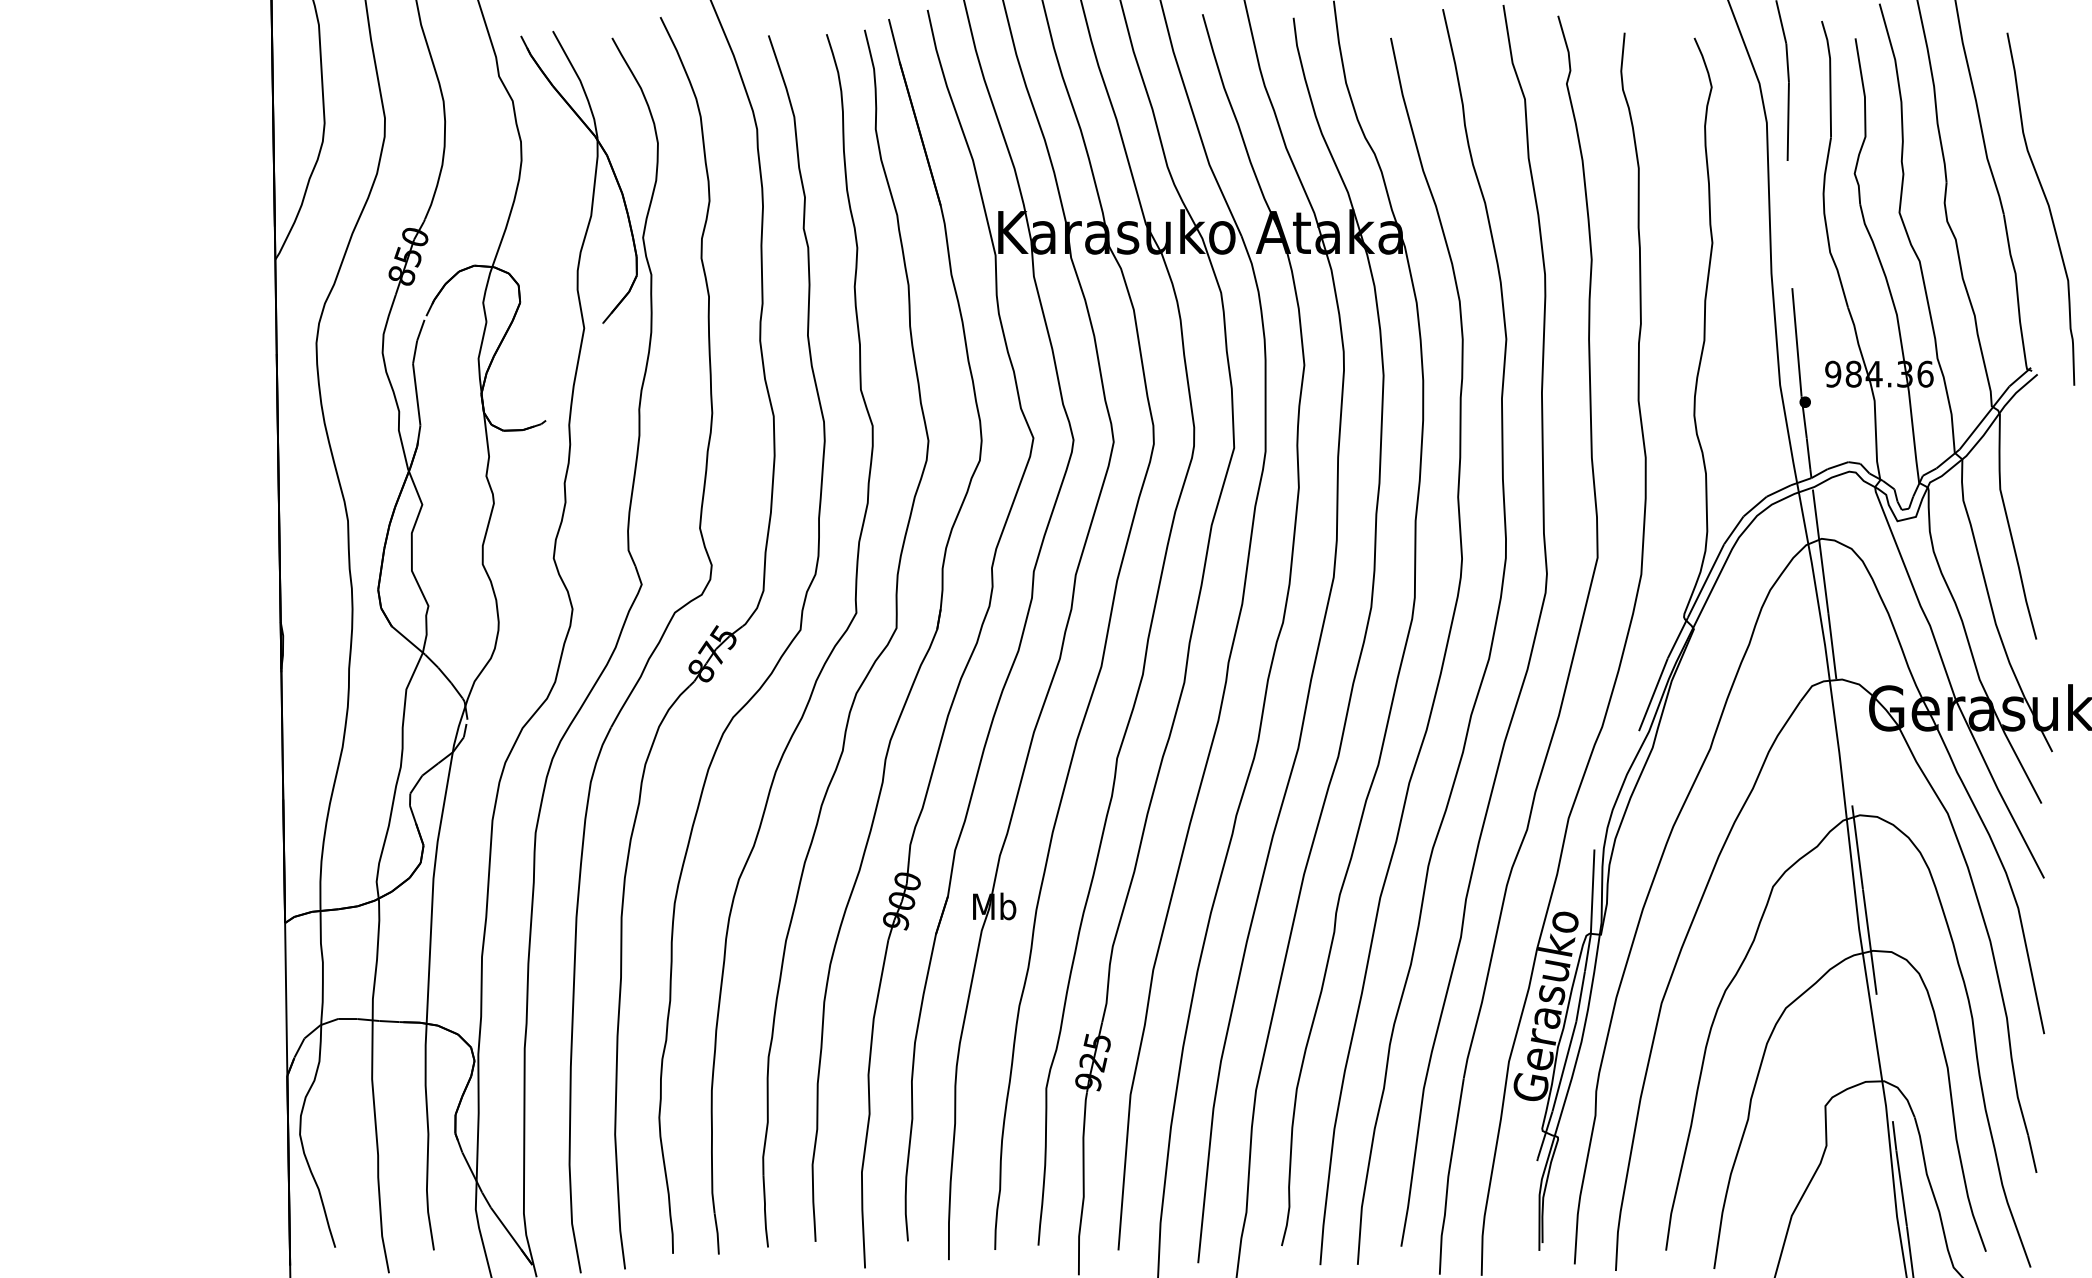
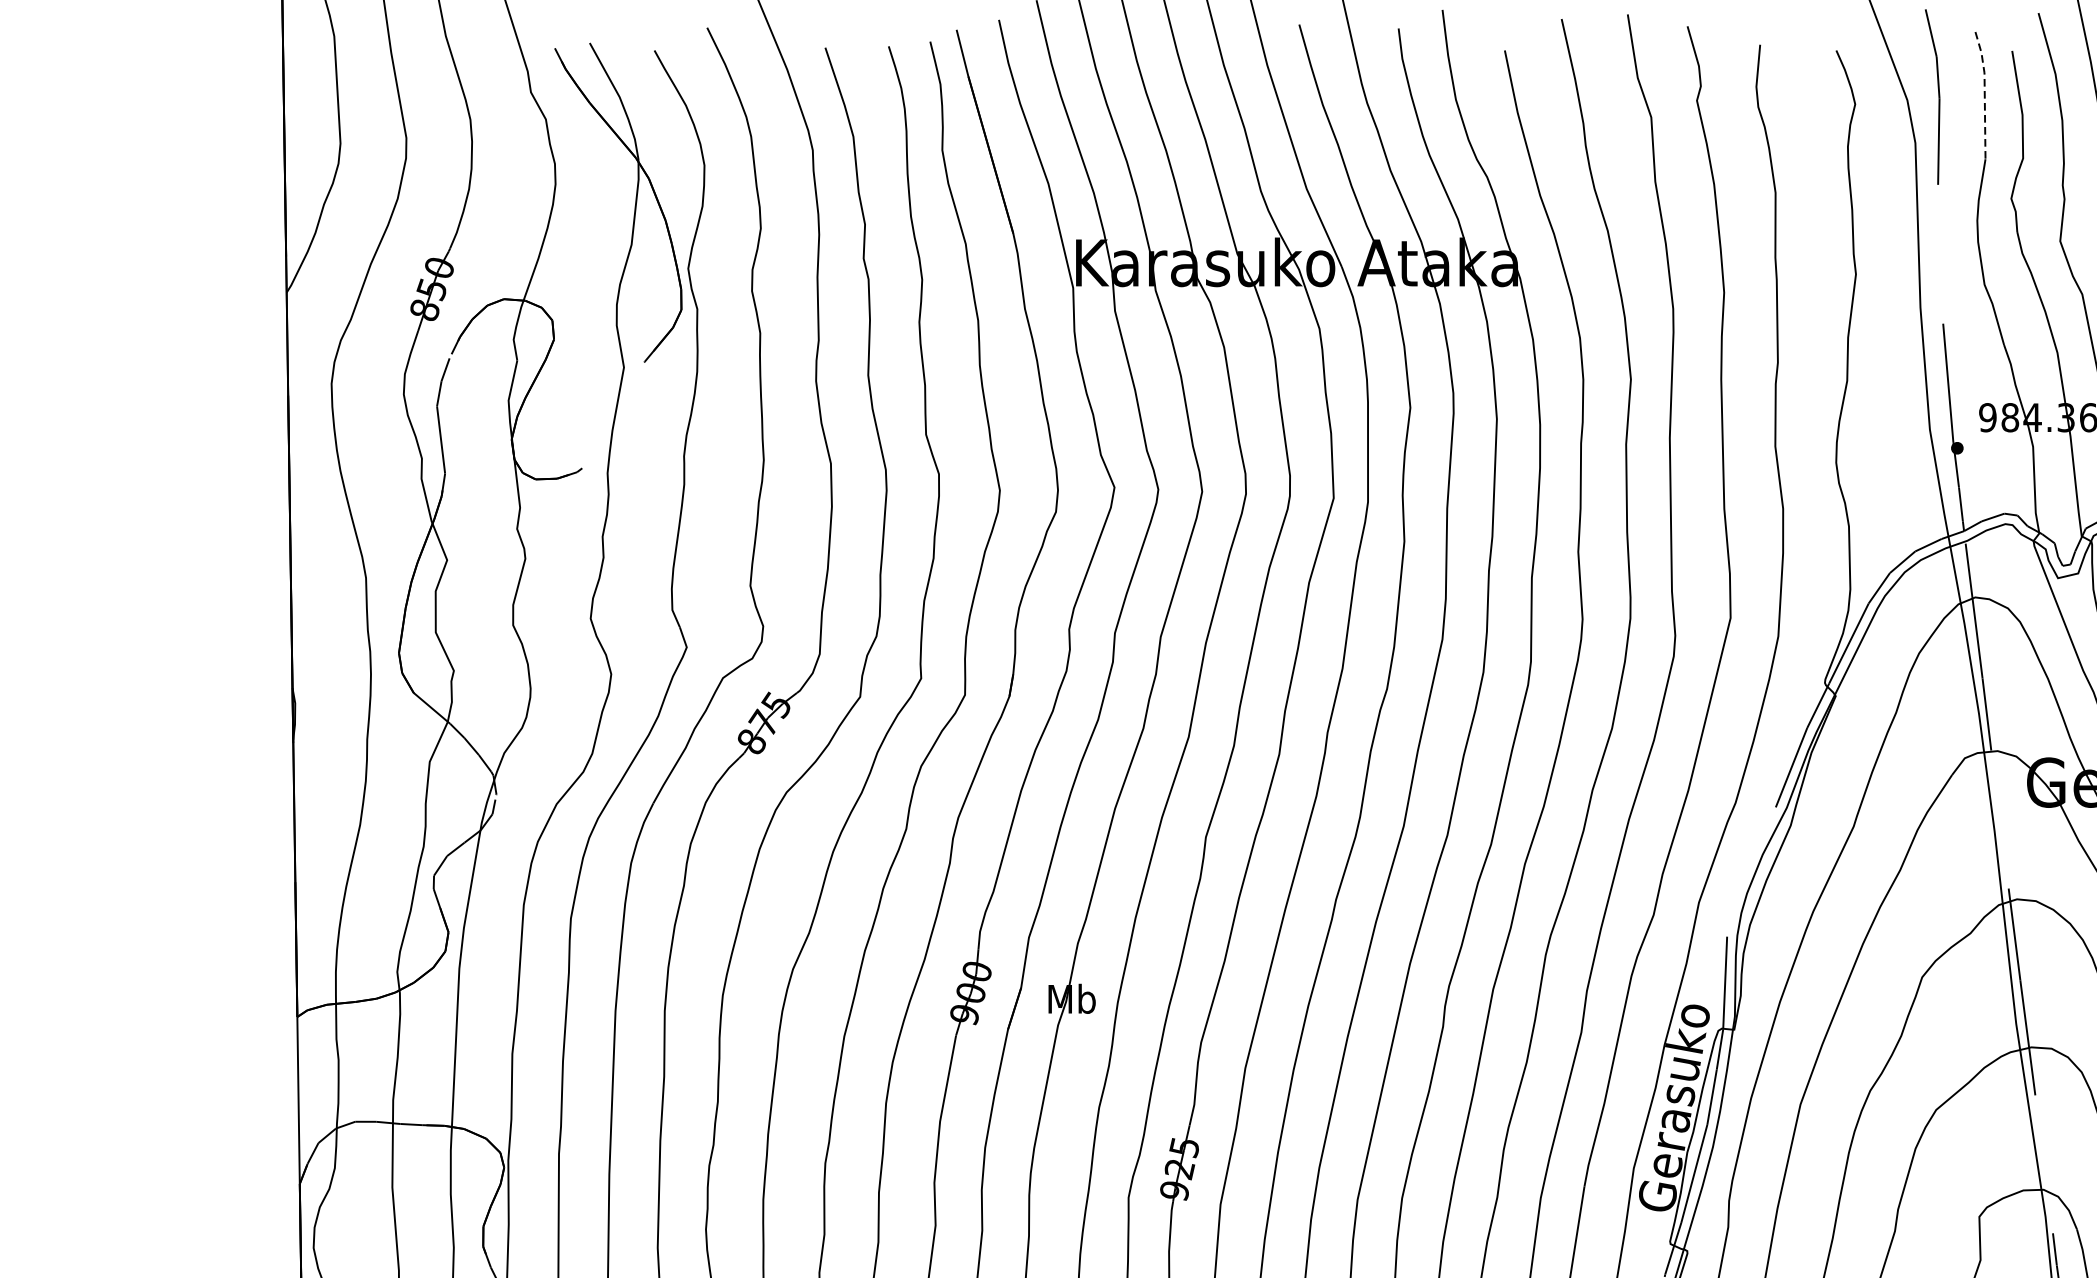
line: (1830, 78) -> (1984, 94), solid -> dashed

